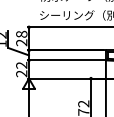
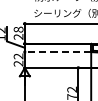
line: (65, 60) -> (56, 52), solid -> dashed

